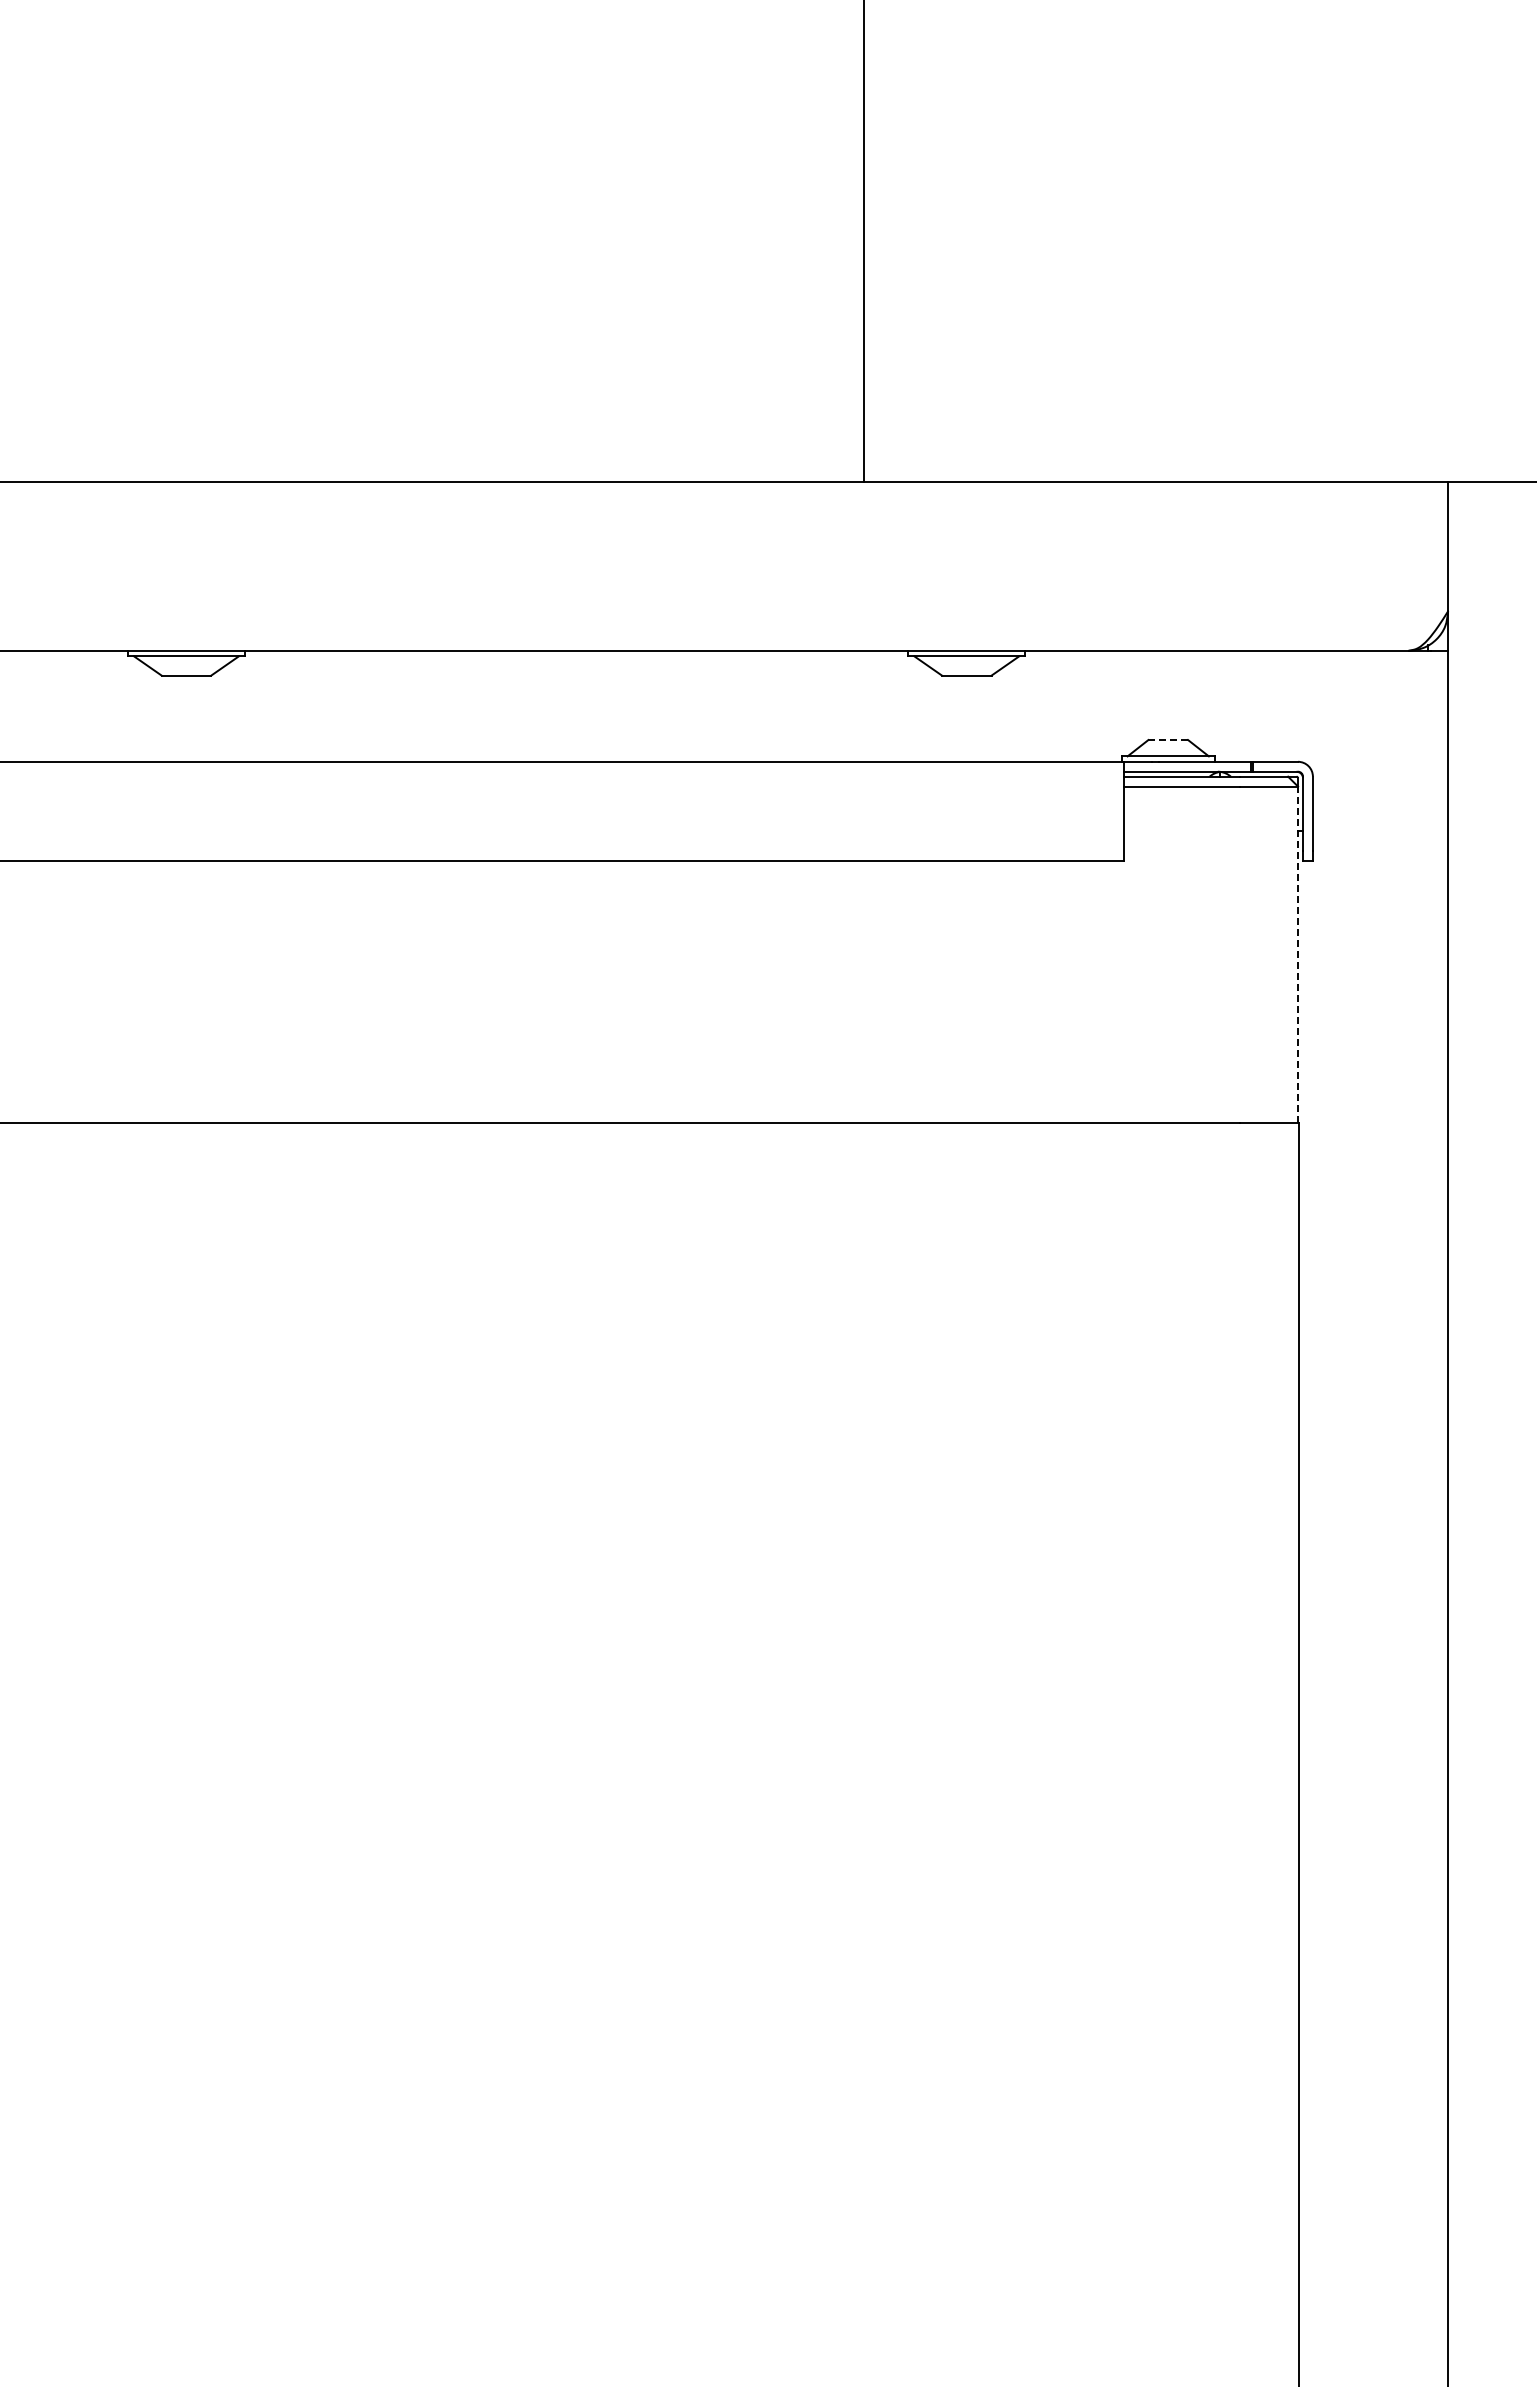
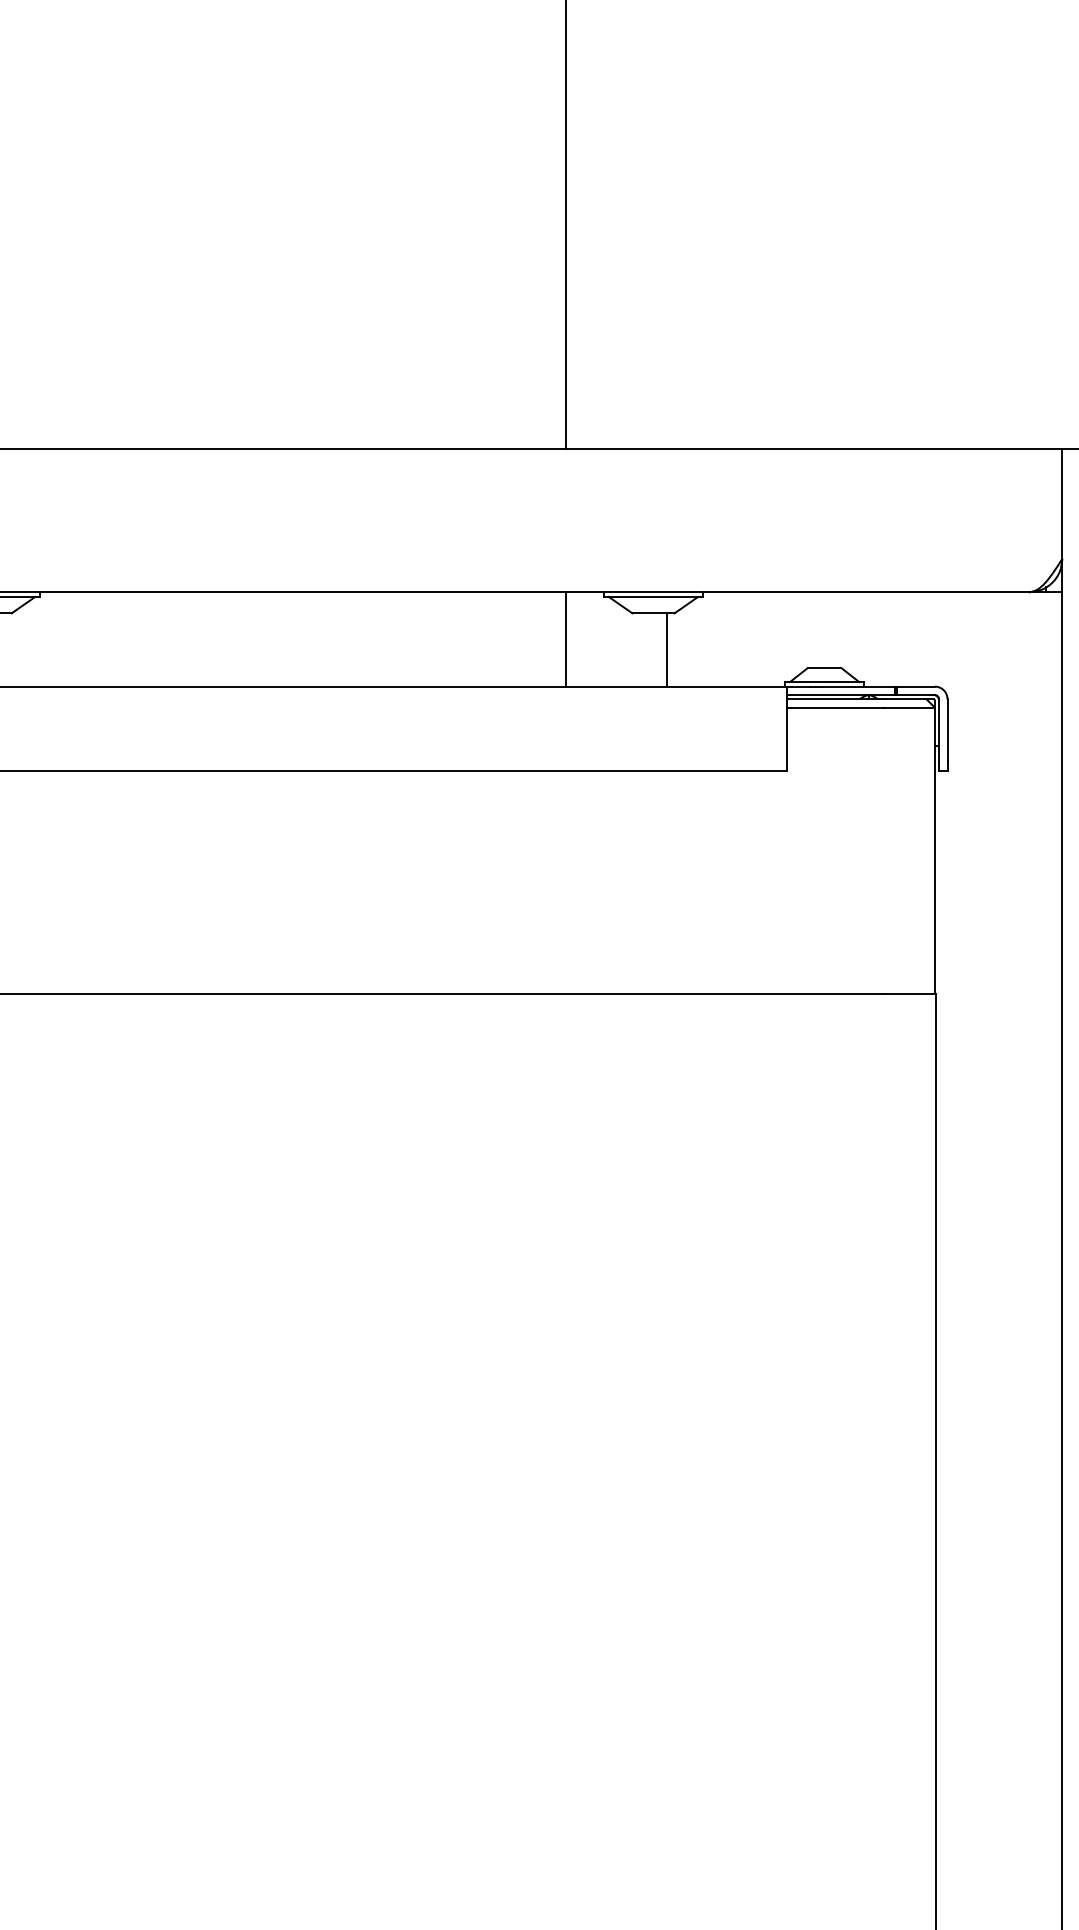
line: (863, 705) -> (565, 638), added
line: (982, 718) -> (666, 649), added
line: (1168, 740) -> (824, 668), dashed -> solid
line: (1298, 954) -> (935, 850), dashed -> solid

